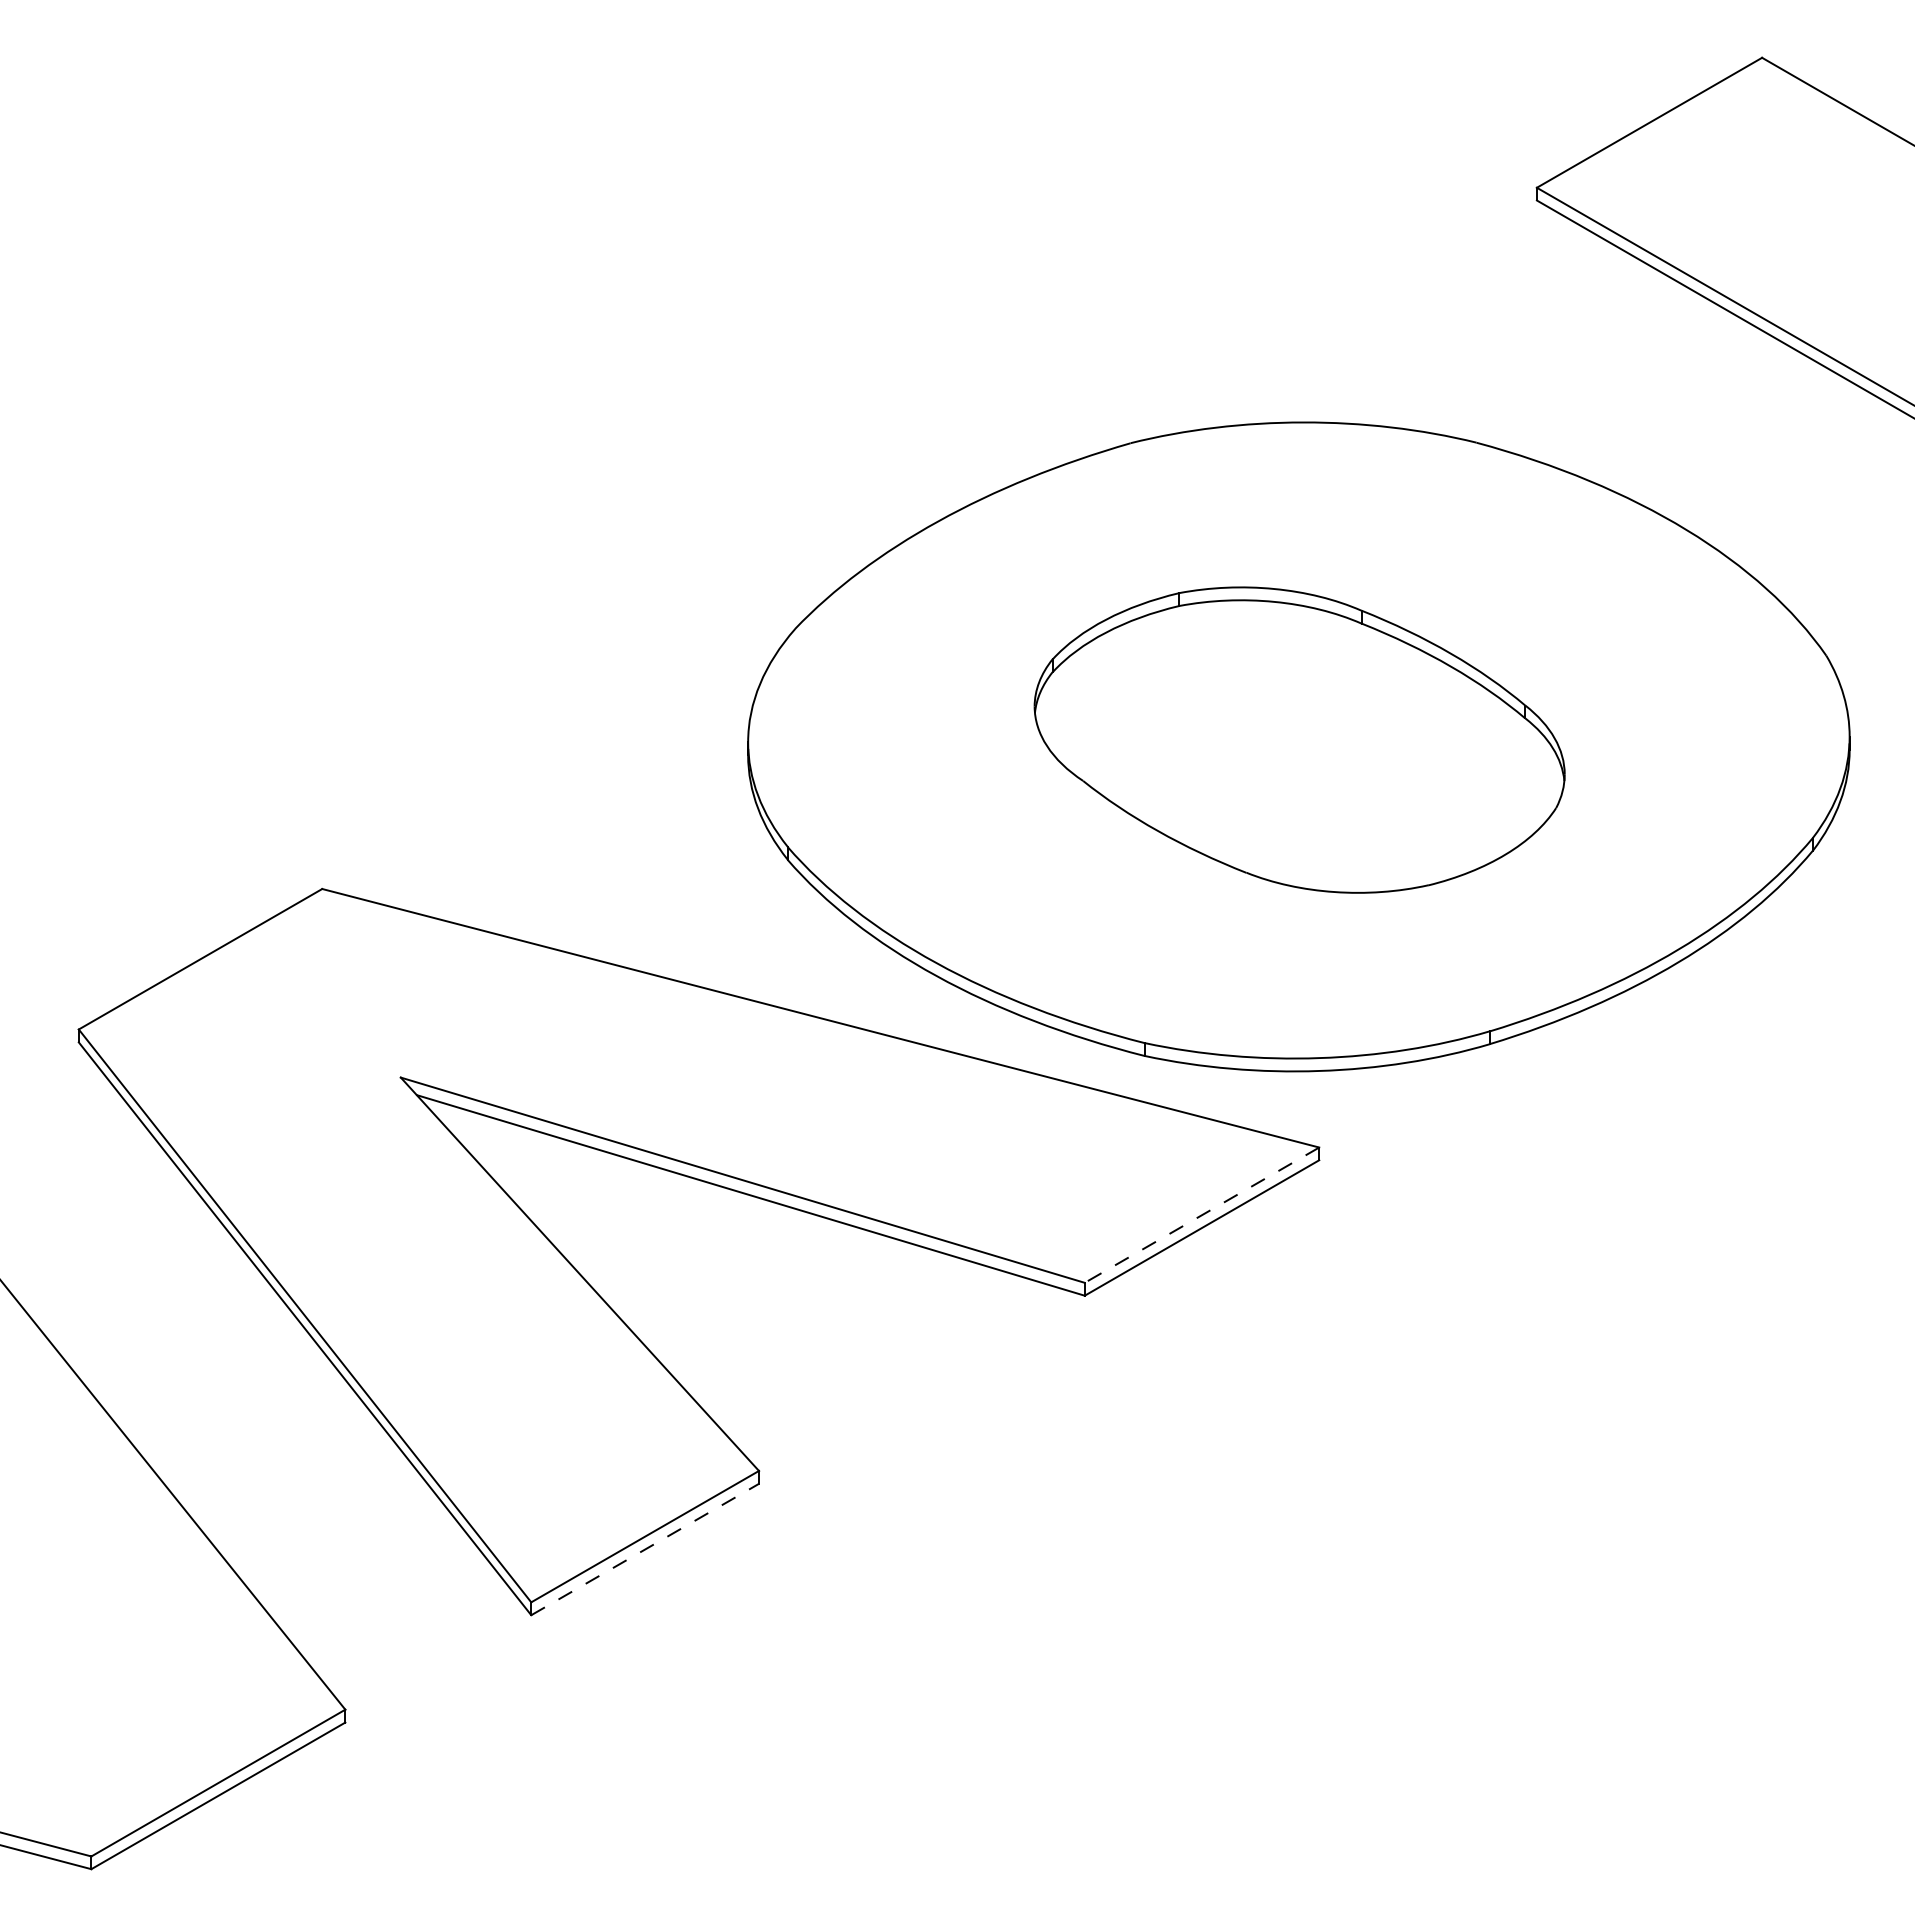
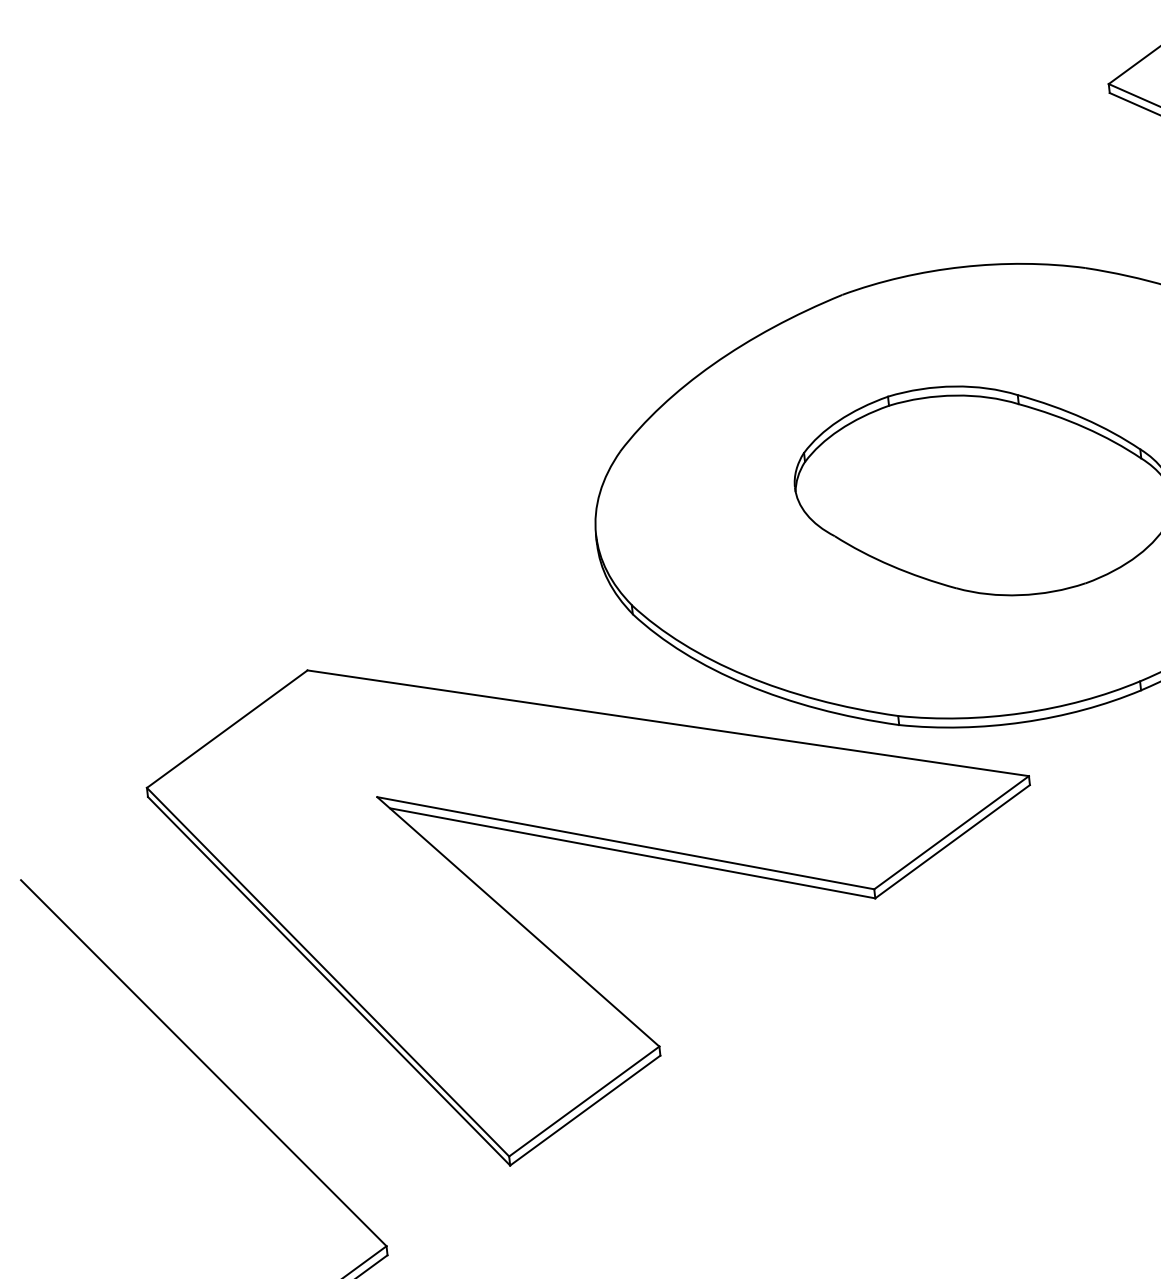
line: (1201, 1215) -> (951, 832), dashed -> solid
line: (645, 1549) -> (585, 1110), dashed -> solid

